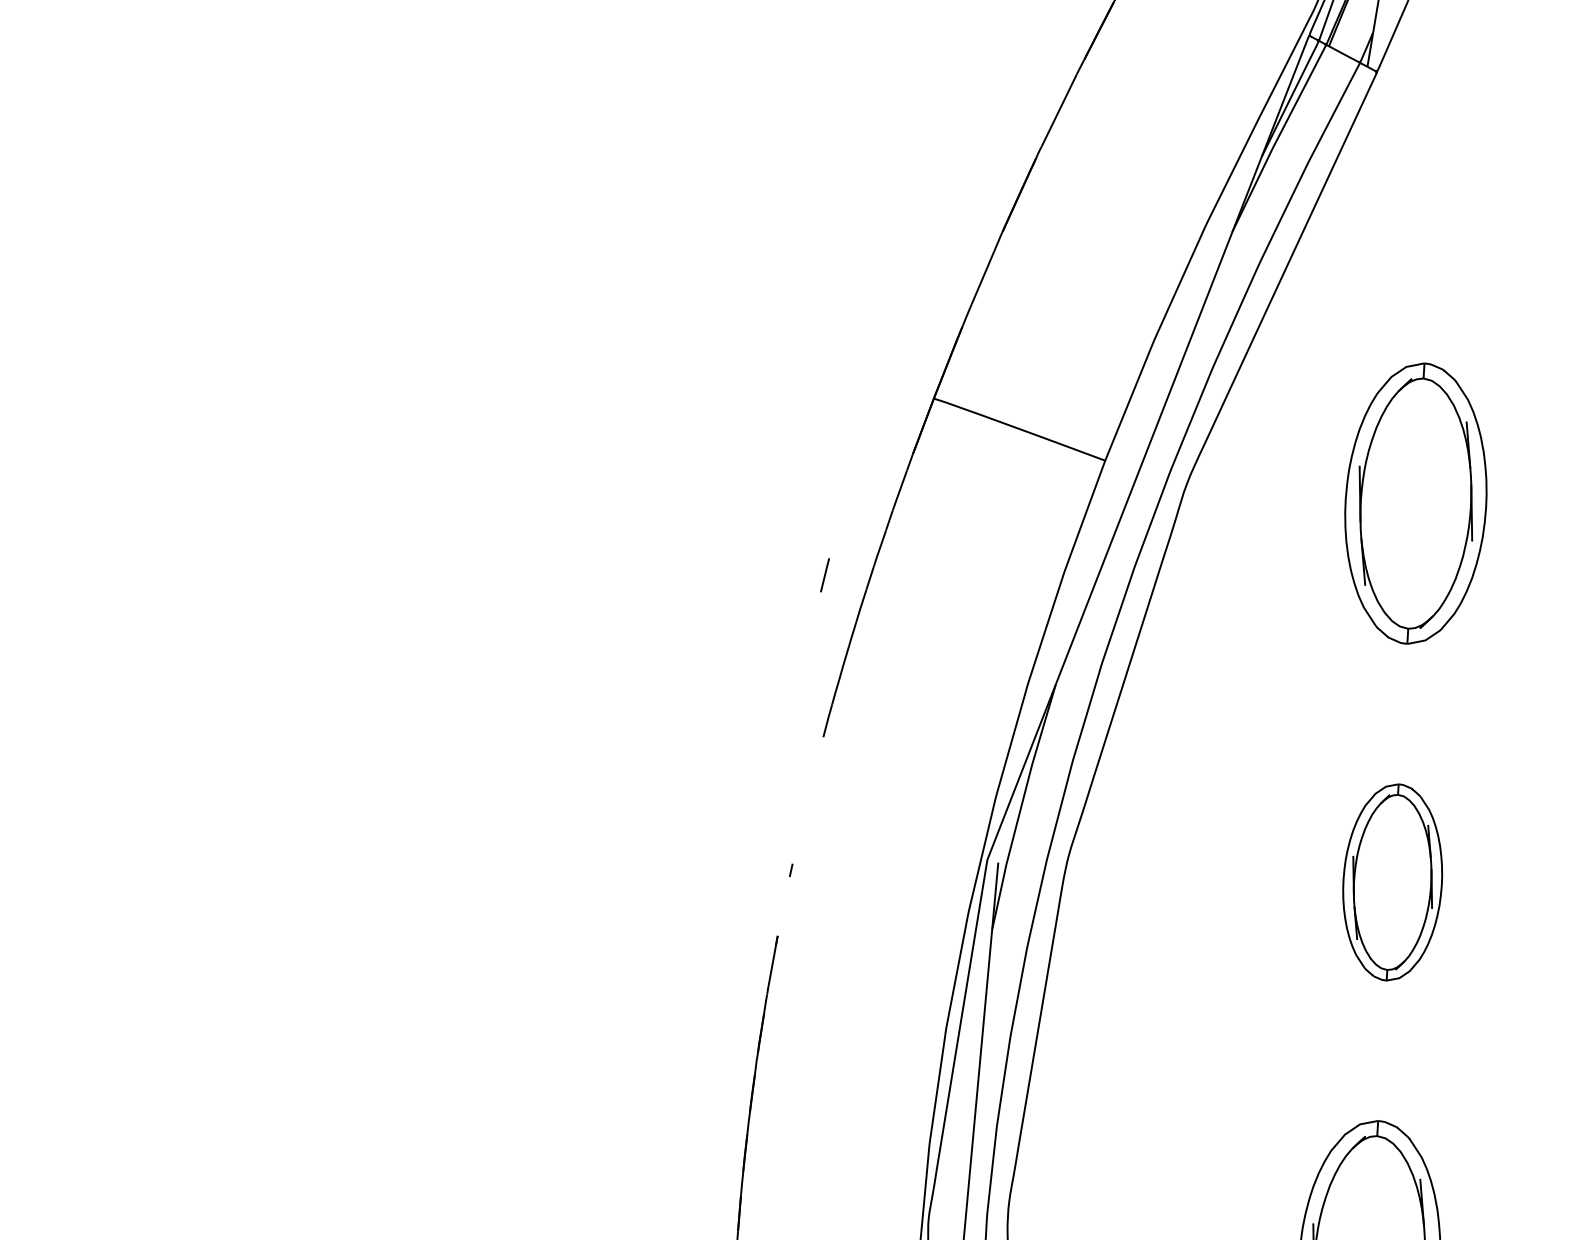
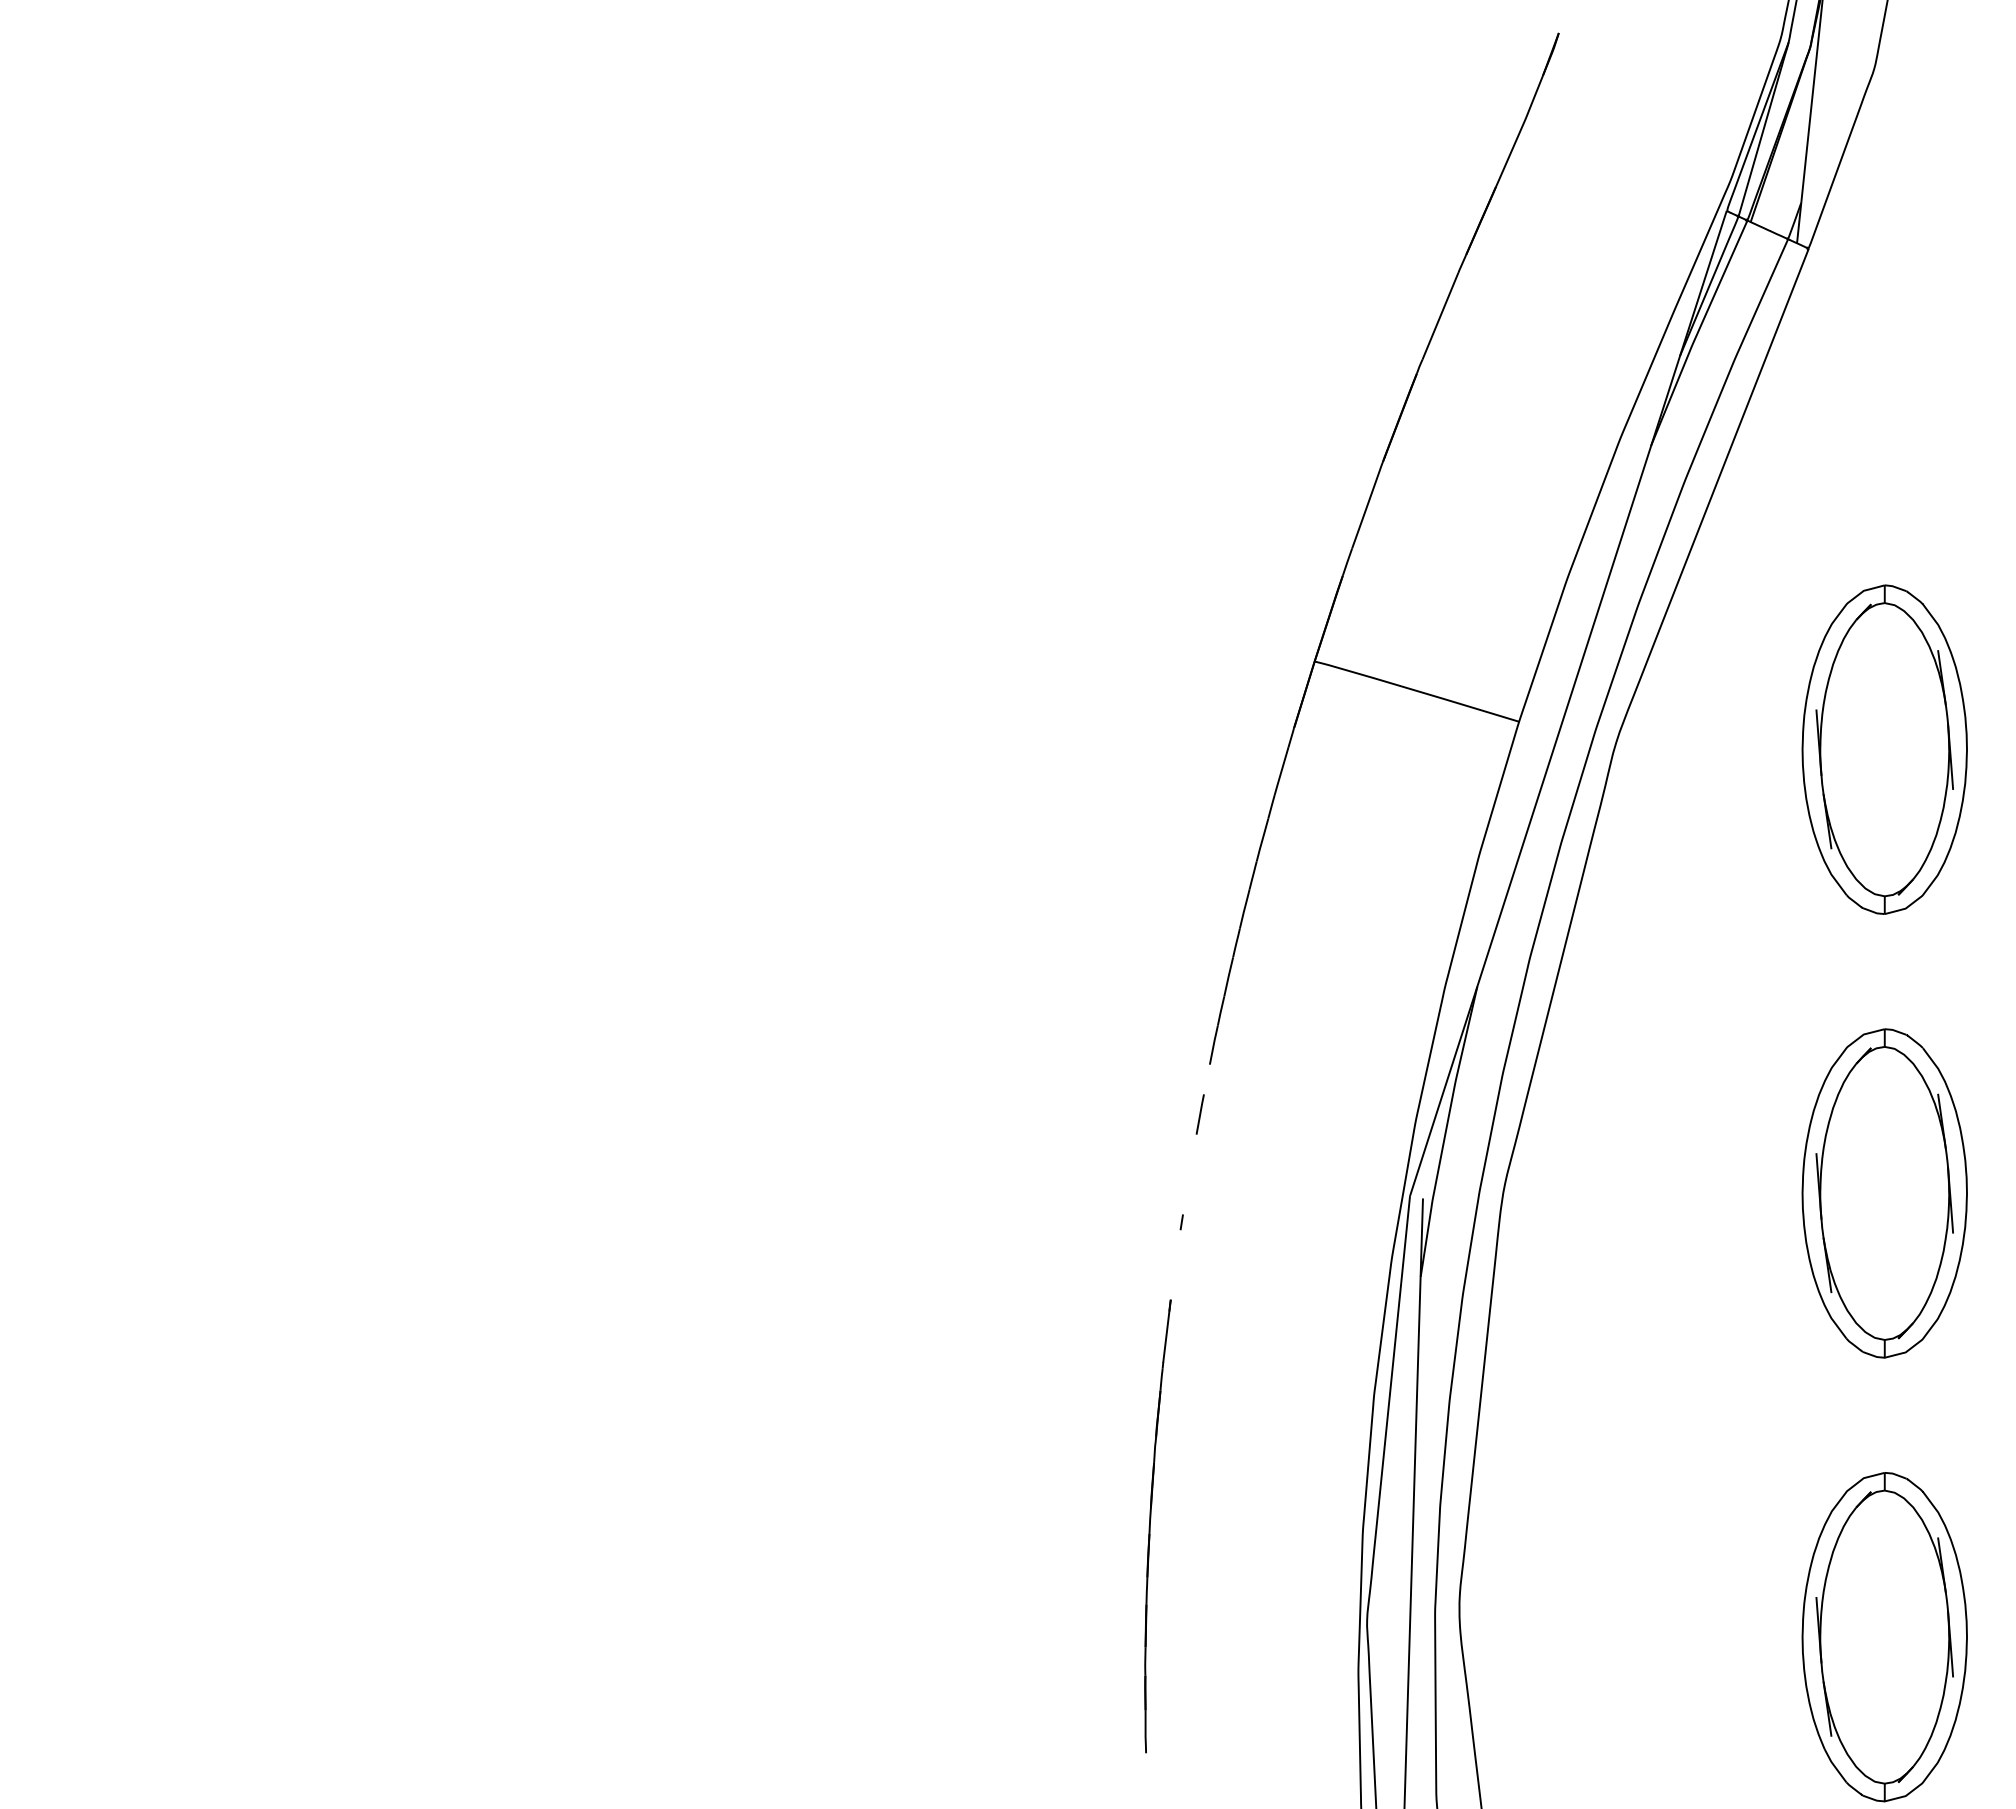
line: (824, 575) -> (1199, 1114), moved
part: (1392, 882) -> (1884, 1193), size x1.43

